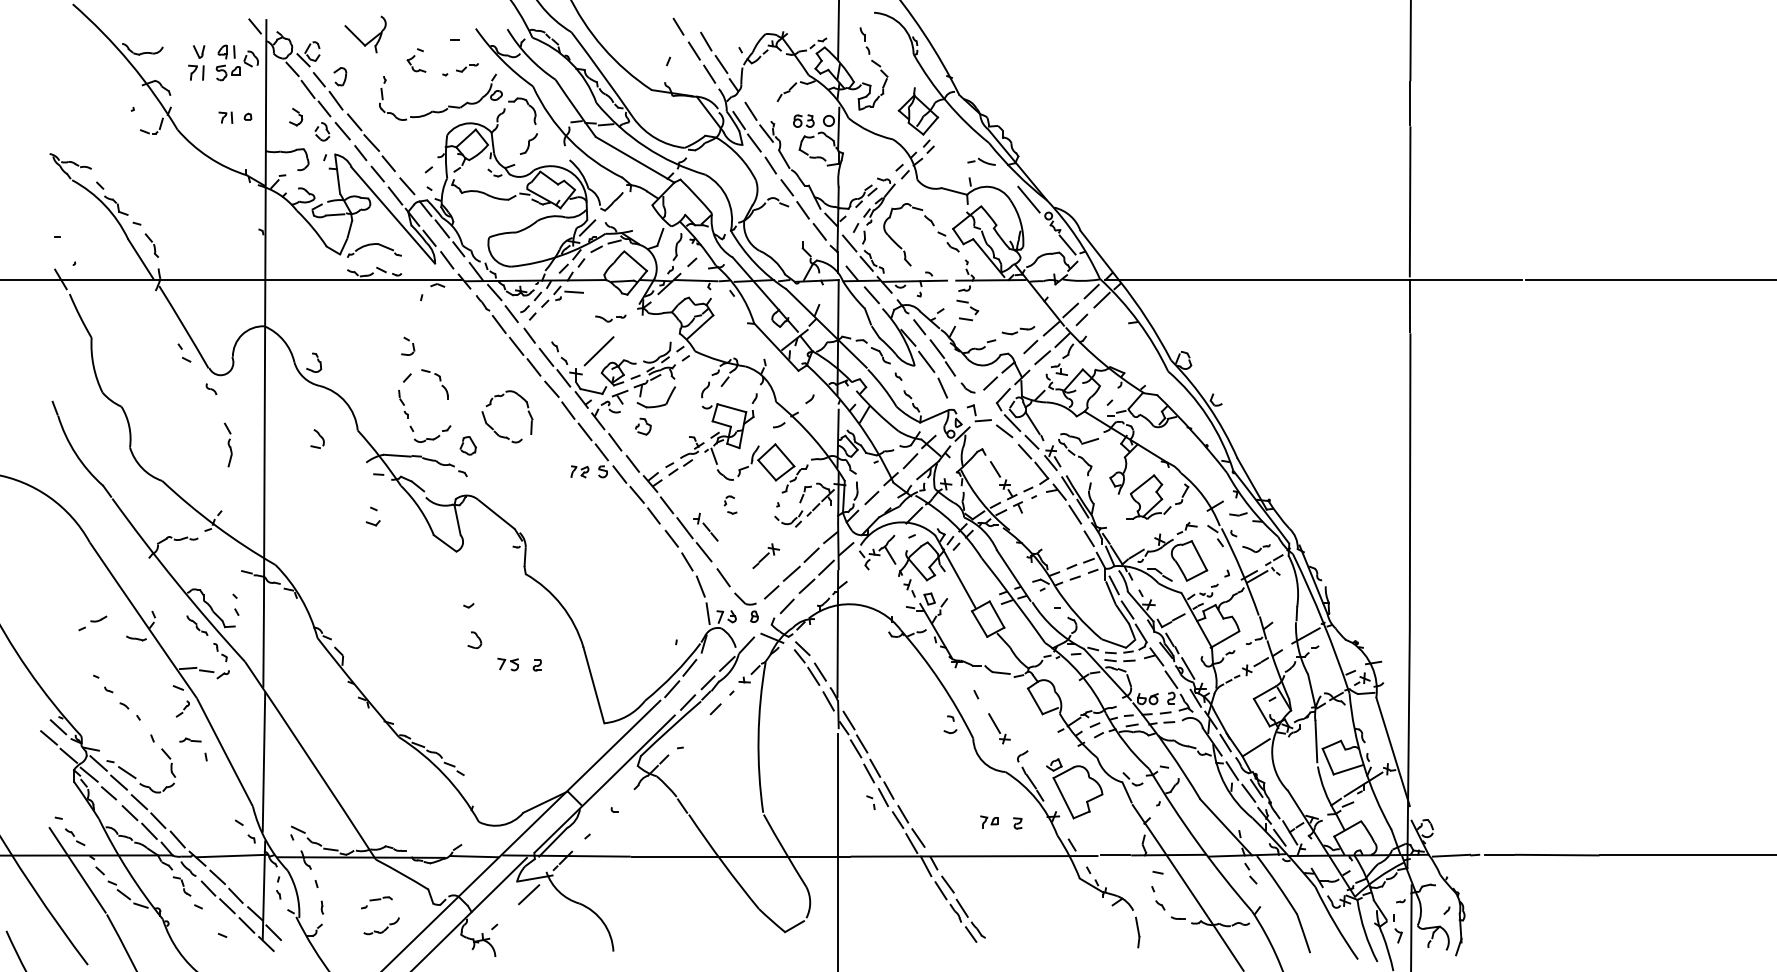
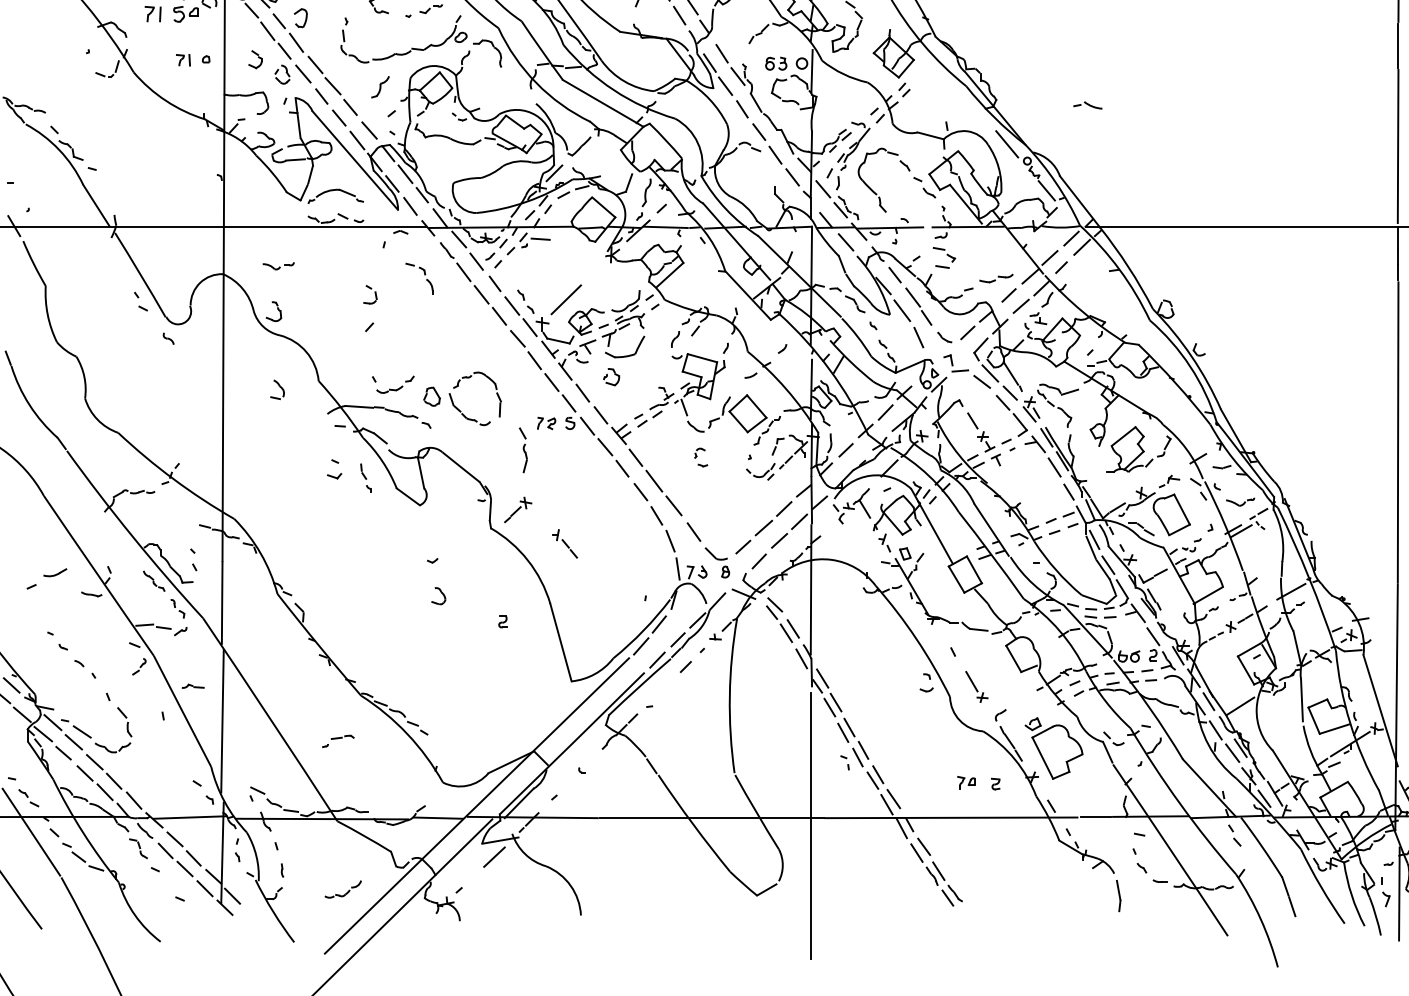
part: (528, 143) -> (379, 86), moved
part: (981, 161) -> (1087, 105), moved
part: (151, 245) -> (107, 191), removed
part: (610, 318) -> (278, 266), moved
part: (434, 384) -> (418, 278), moved
part: (403, 403) -> (365, 477), moved
part: (493, 428) -> (461, 410), moved
part: (228, 444) -> (523, 449), moved
part: (705, 526) -> (564, 543), moved
part: (765, 556) -> (517, 510), moved
part: (92, 623) -> (46, 579), size x1.4
part: (507, 664) -> (472, 621), removed
line: (1188, 668) -> (1170, 625), removed
part: (190, 739) -> (193, 685), moved
part: (376, 902) -> (337, 741), moved

